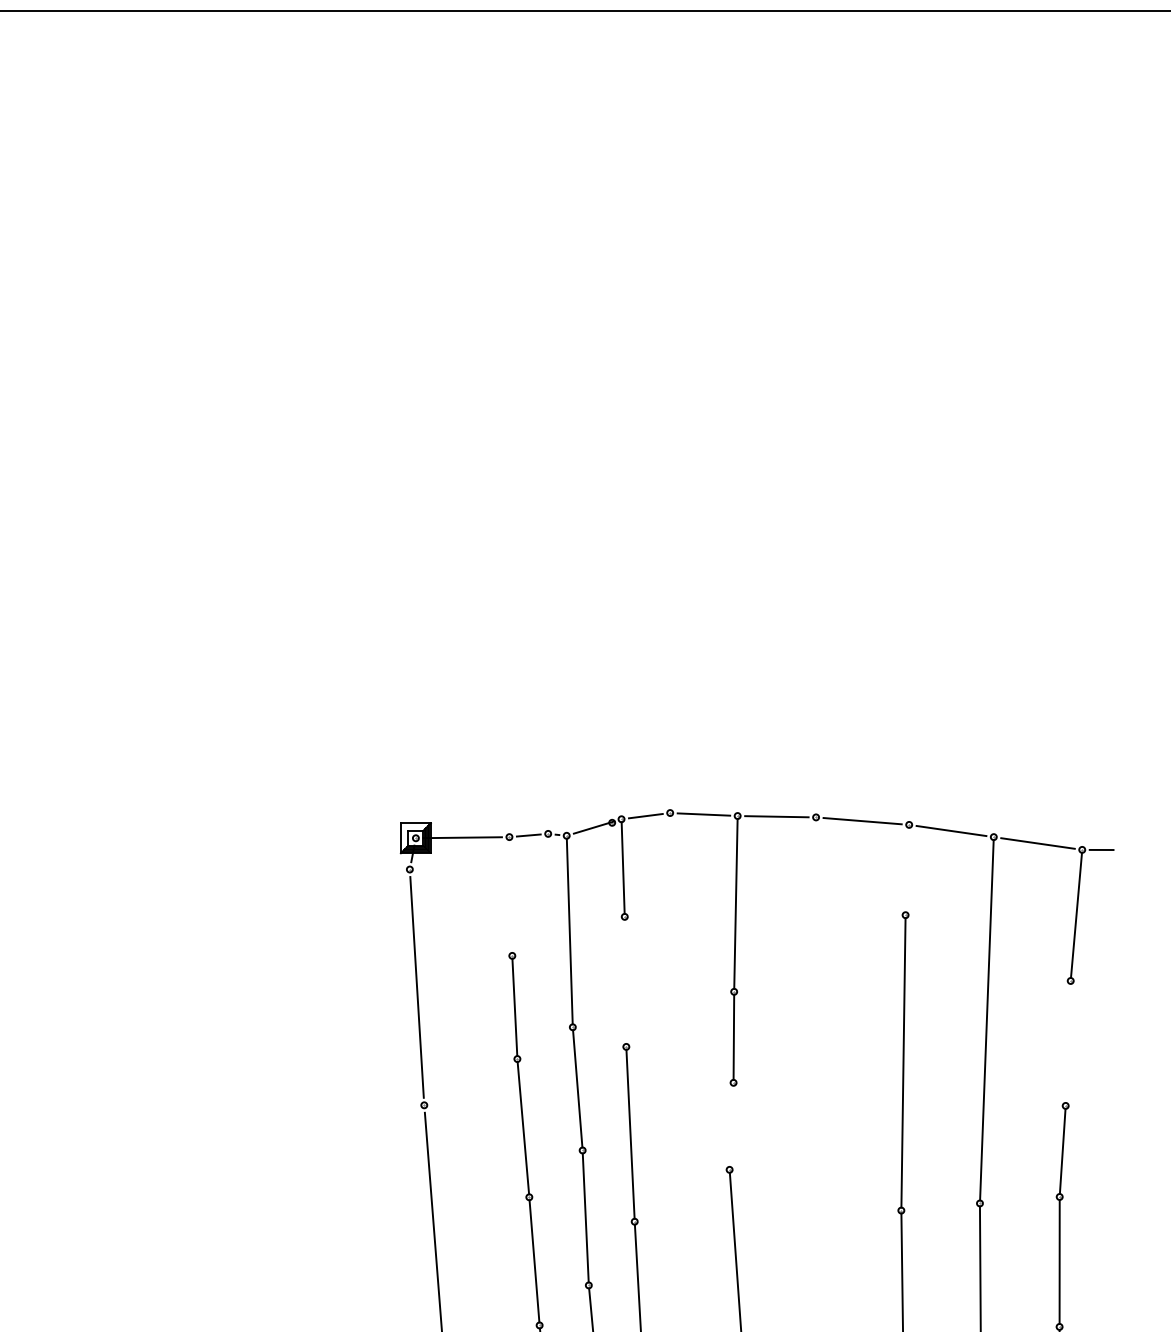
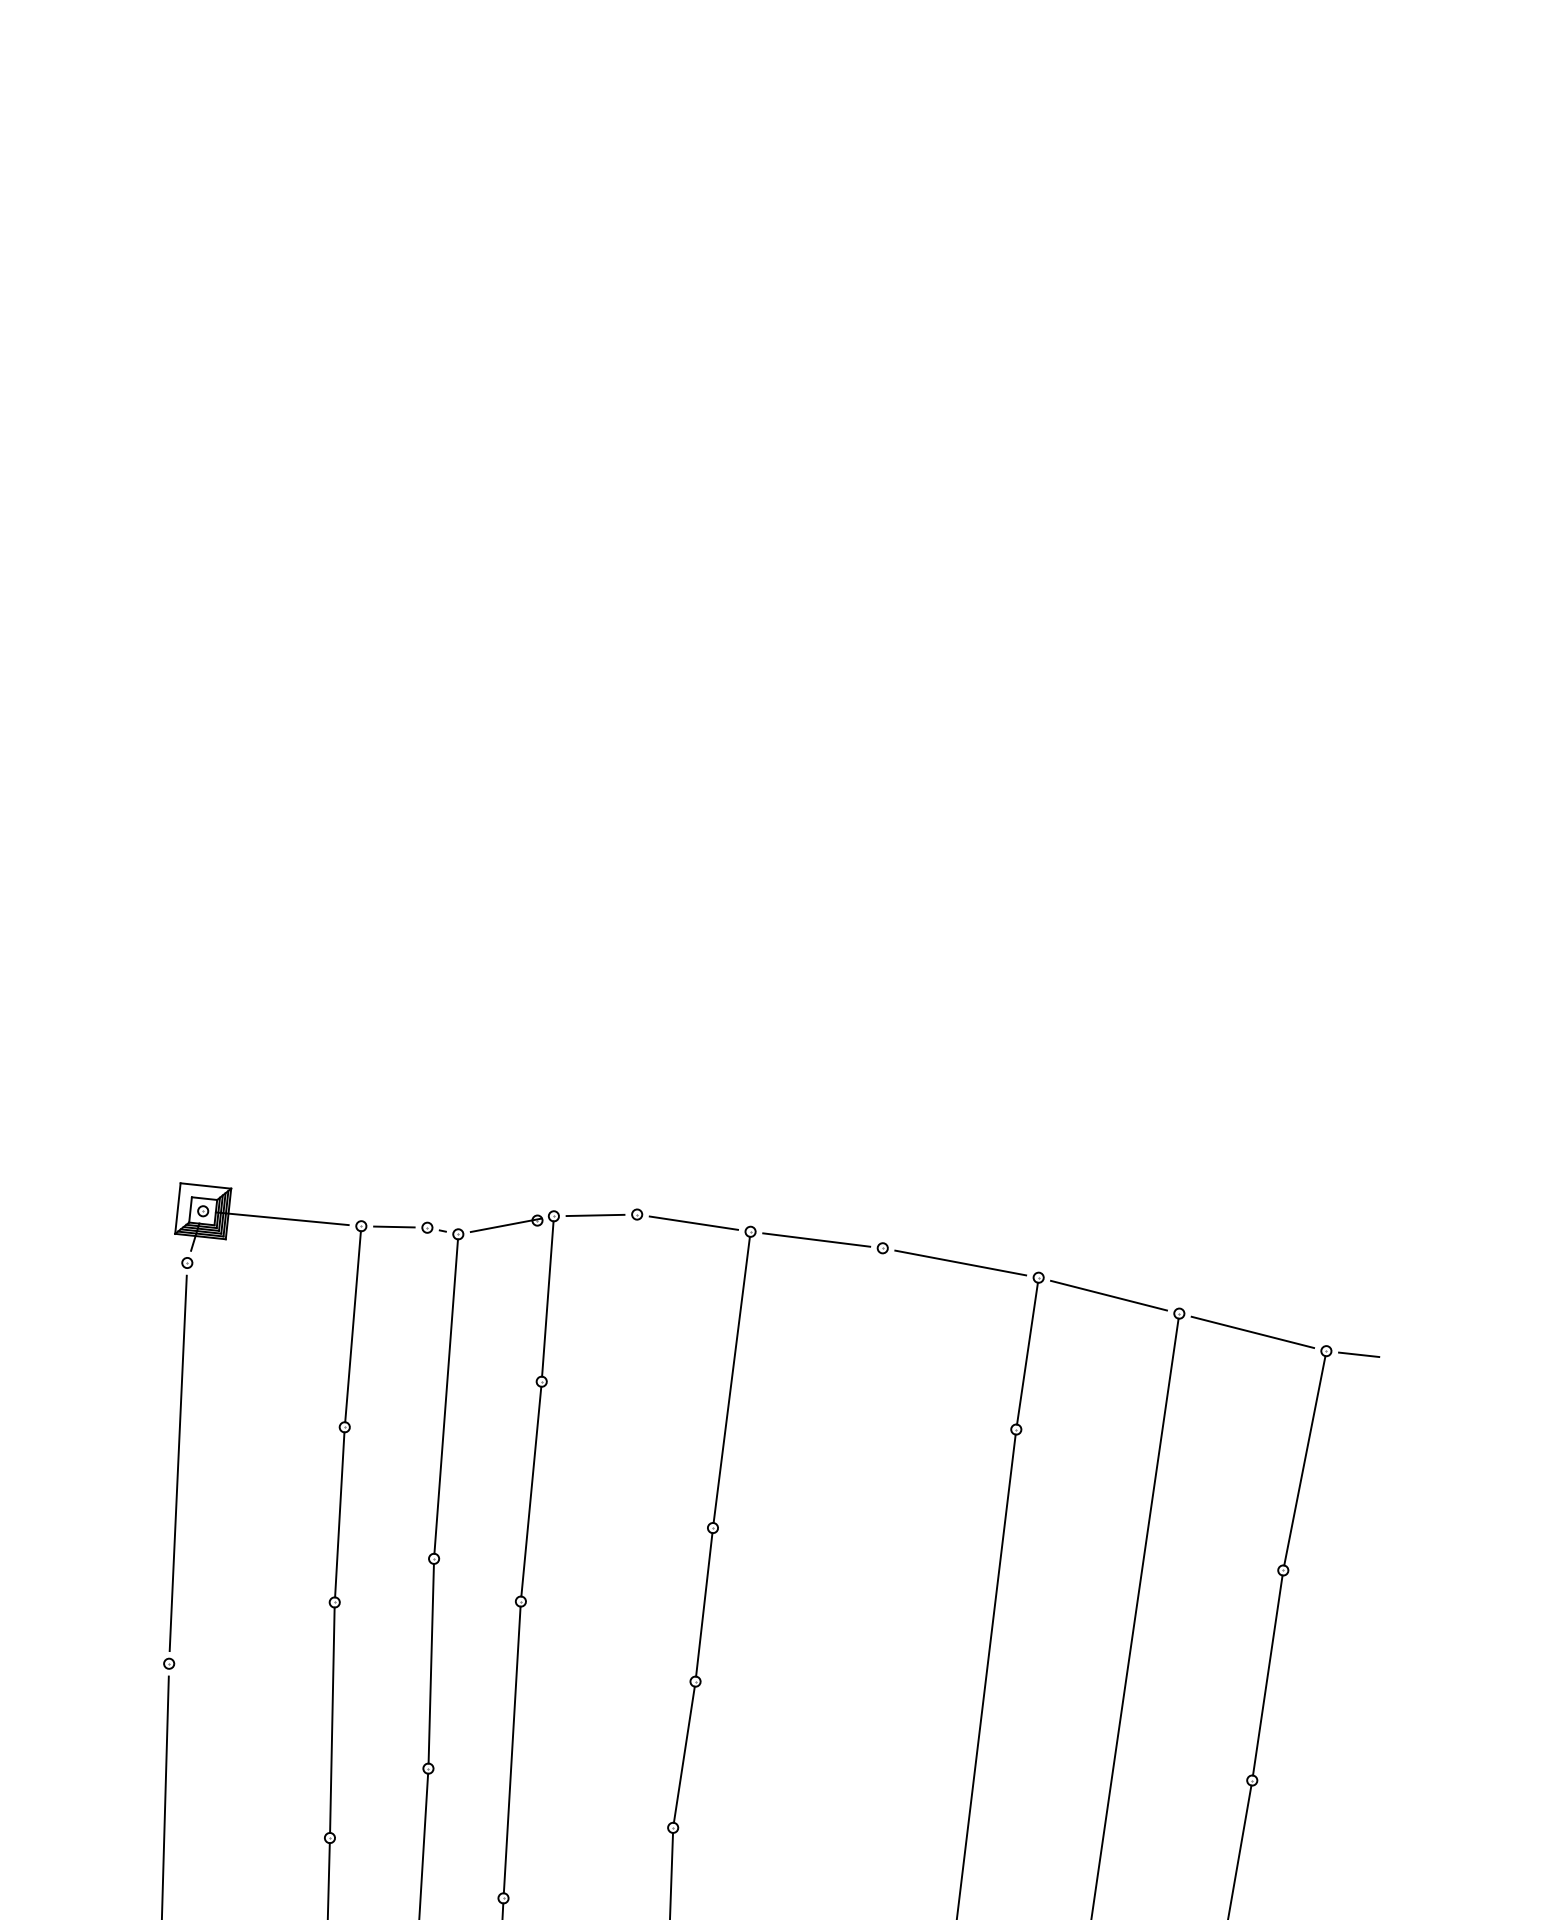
line: (907, 869) -> (1027, 1352), added
line: (510, 896) -> (352, 1326), added
line: (625, 981) -> (531, 1490), added
line: (1067, 1042) -> (1266, 1673), added
line: (731, 1125) -> (684, 1753), added

